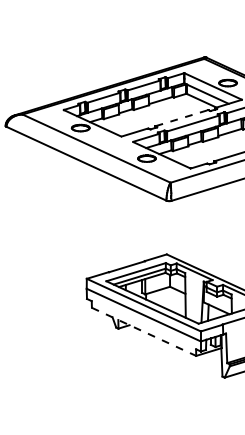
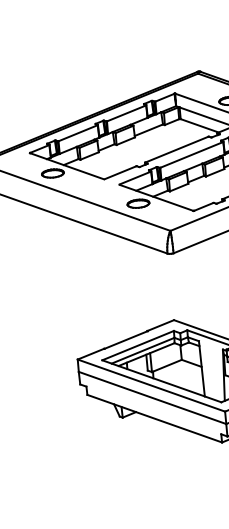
line: (182, 118) -> (177, 149), dashed -> solid
line: (144, 332) -> (155, 419), dashed -> solid

